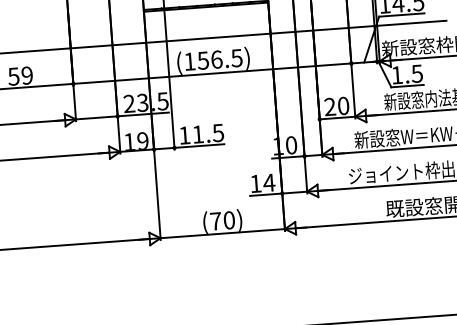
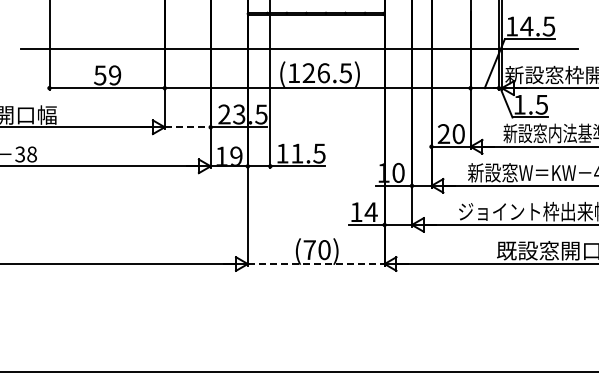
text: (202, 60) -> (308, 73), (156.5) -> (126.5)
line: (96, 118) -> (187, 127), solid -> dashed
line: (223, 234) -> (316, 264), solid -> dashed

